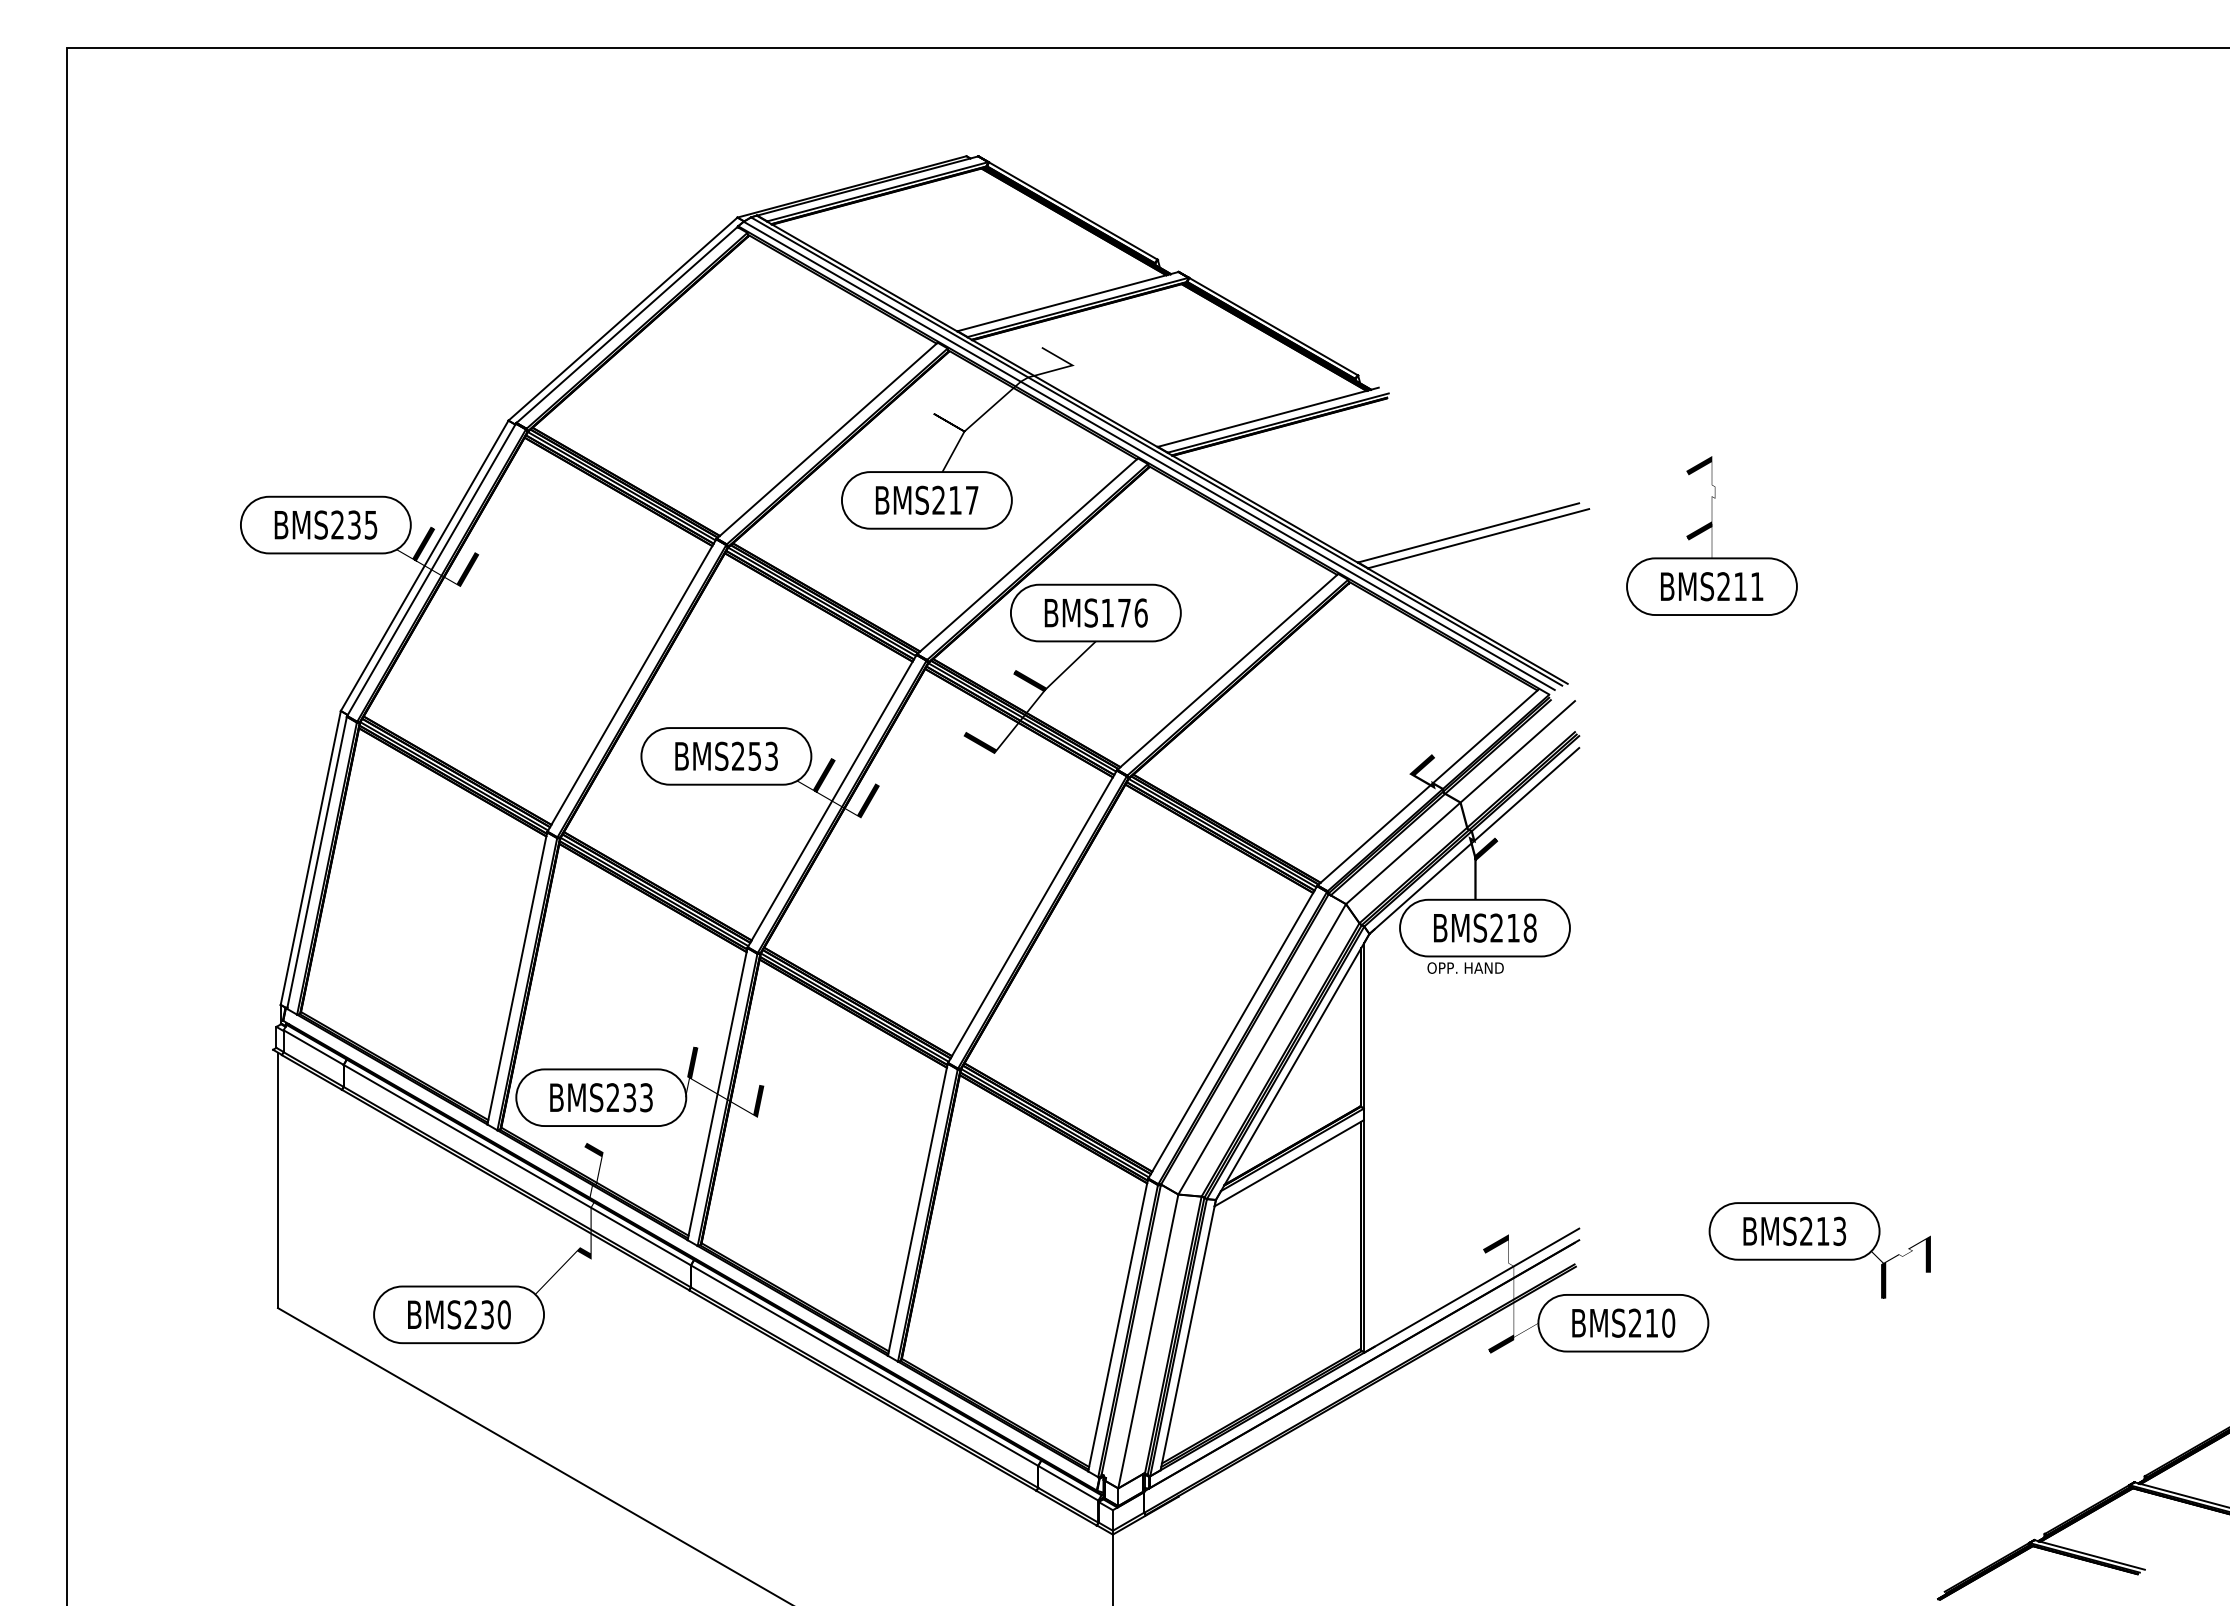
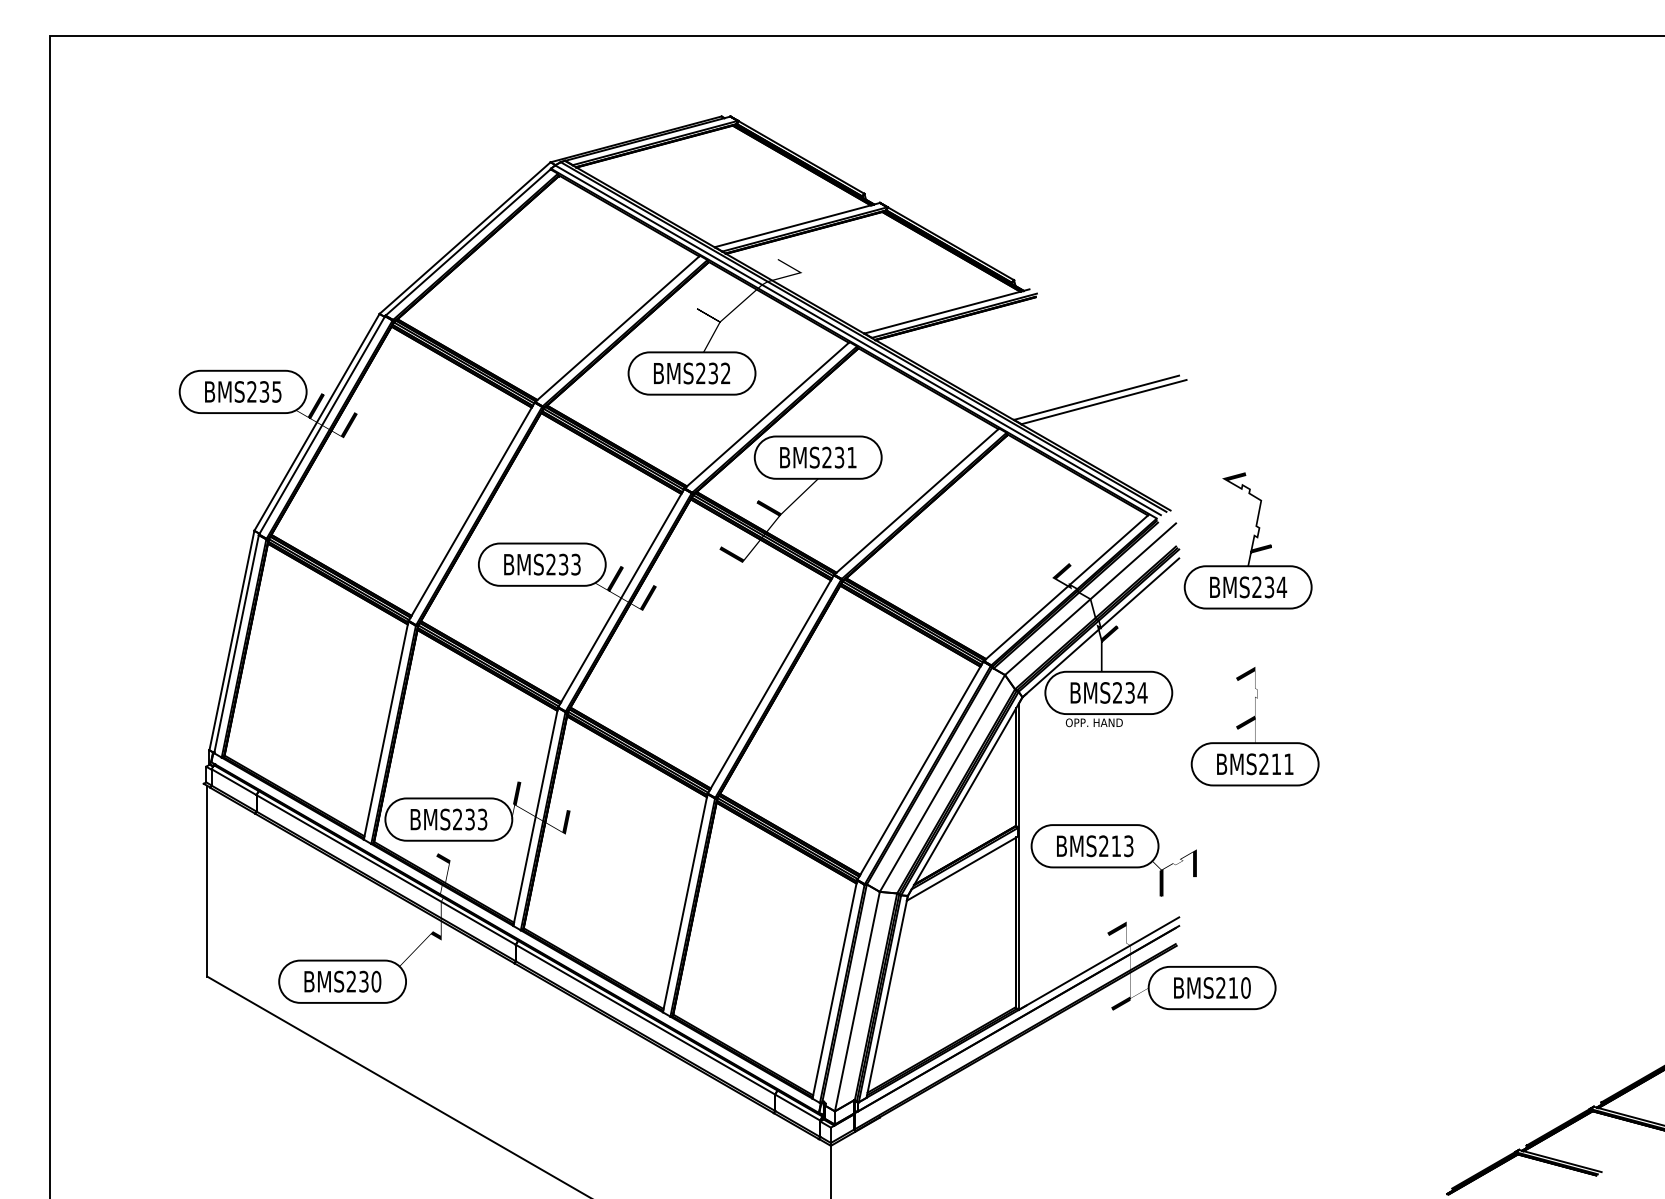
text: (963, 499) -> (719, 372), BMS217 -> BMS232
part: (1711, 535) -> (1254, 726), moved
text: (1124, 612) -> (839, 457), BMS176 -> BMS231
part: (1671, 723) -> (1248, 540), added
text: (755, 755) -> (564, 564), BMS253 -> BMS233
text: (1522, 927) -> (1136, 692), BMS218 -> BMS234
part: (1819, 1250) -> (1113, 860), moved

